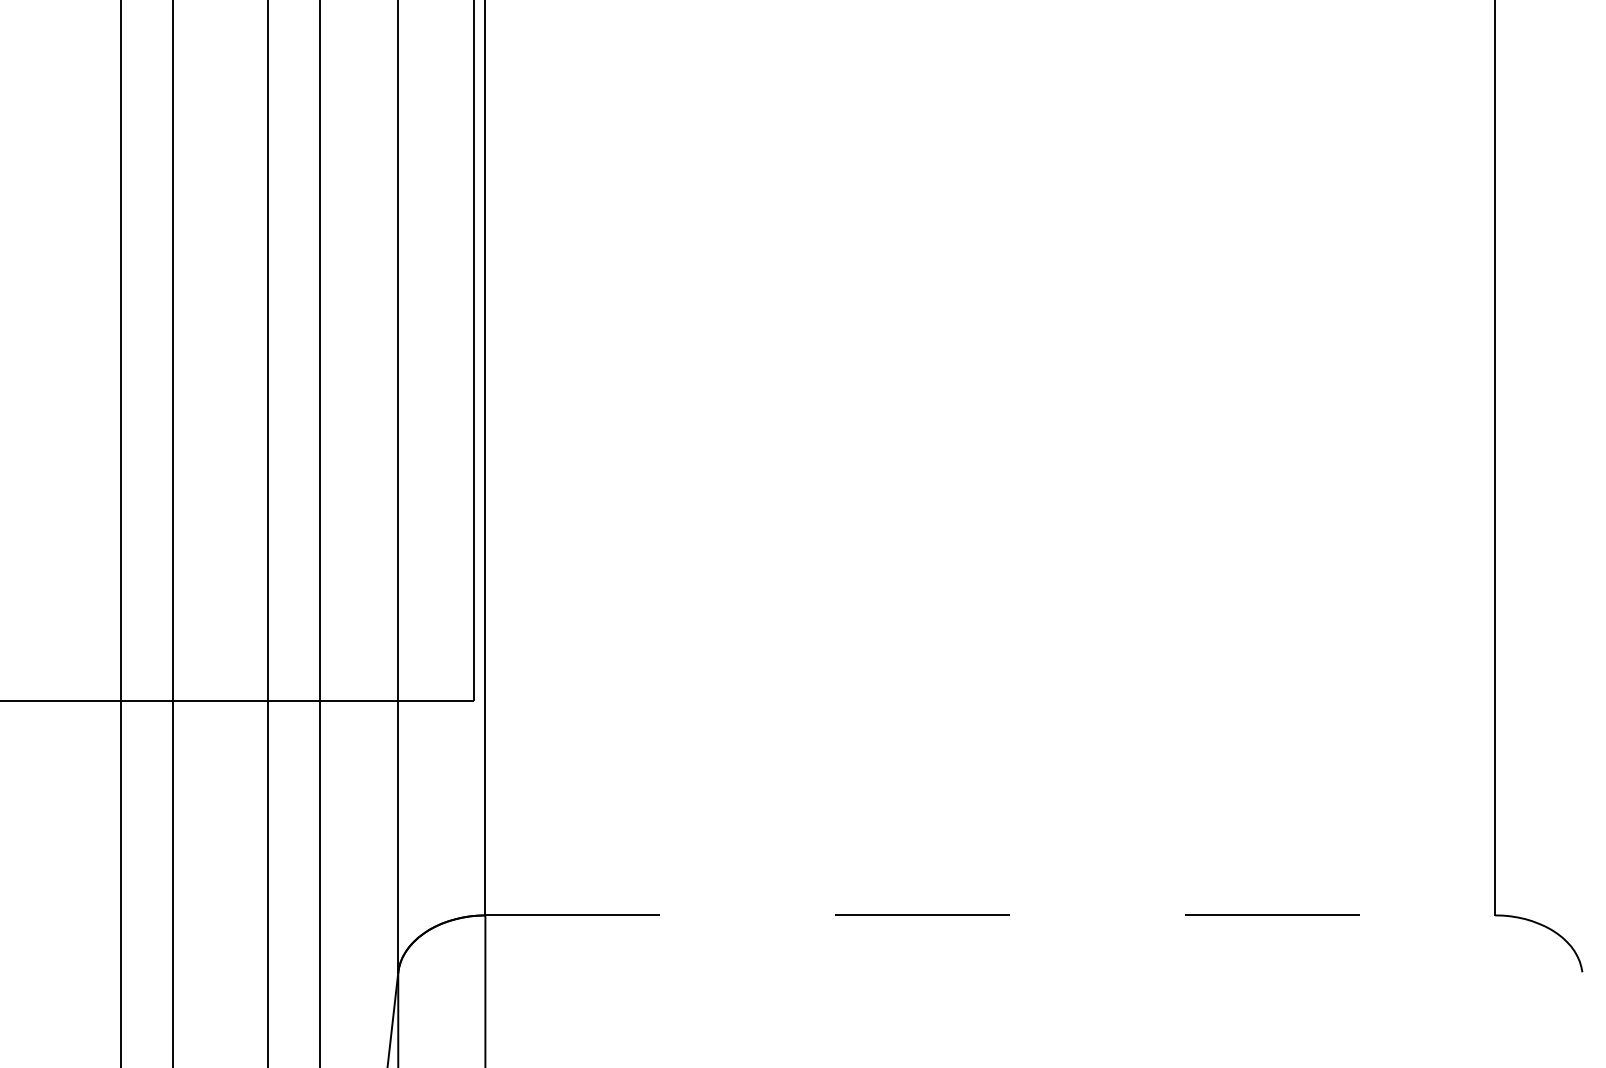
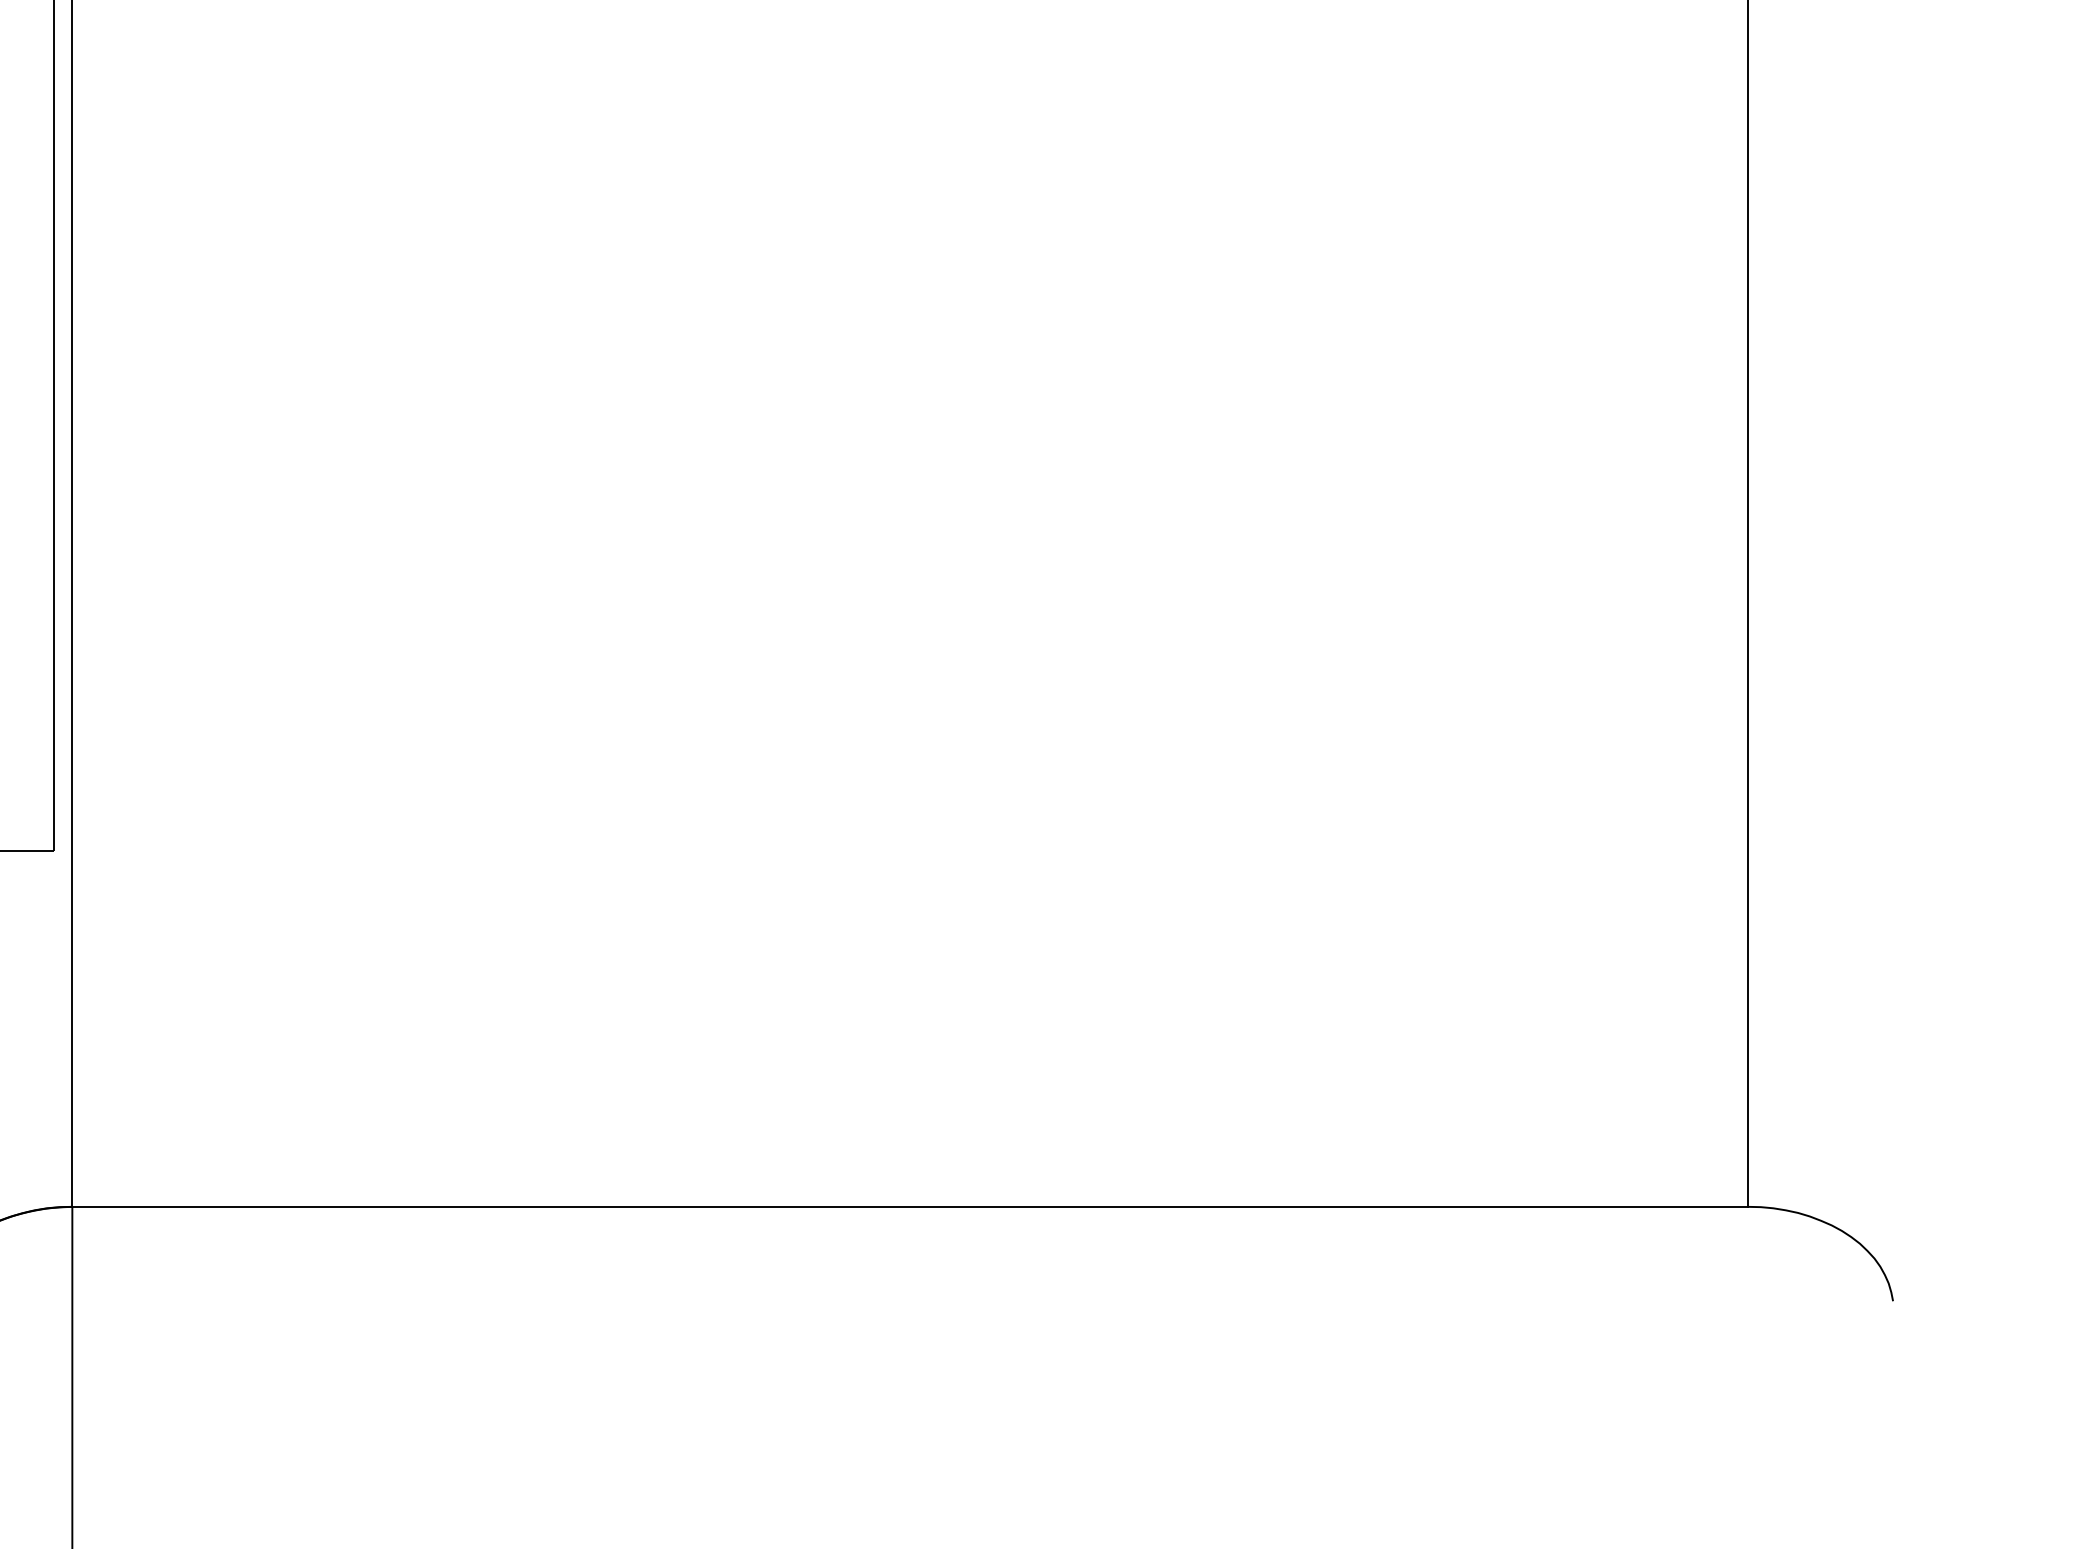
line: (990, 915) -> (910, 1207), dashed -> solid

